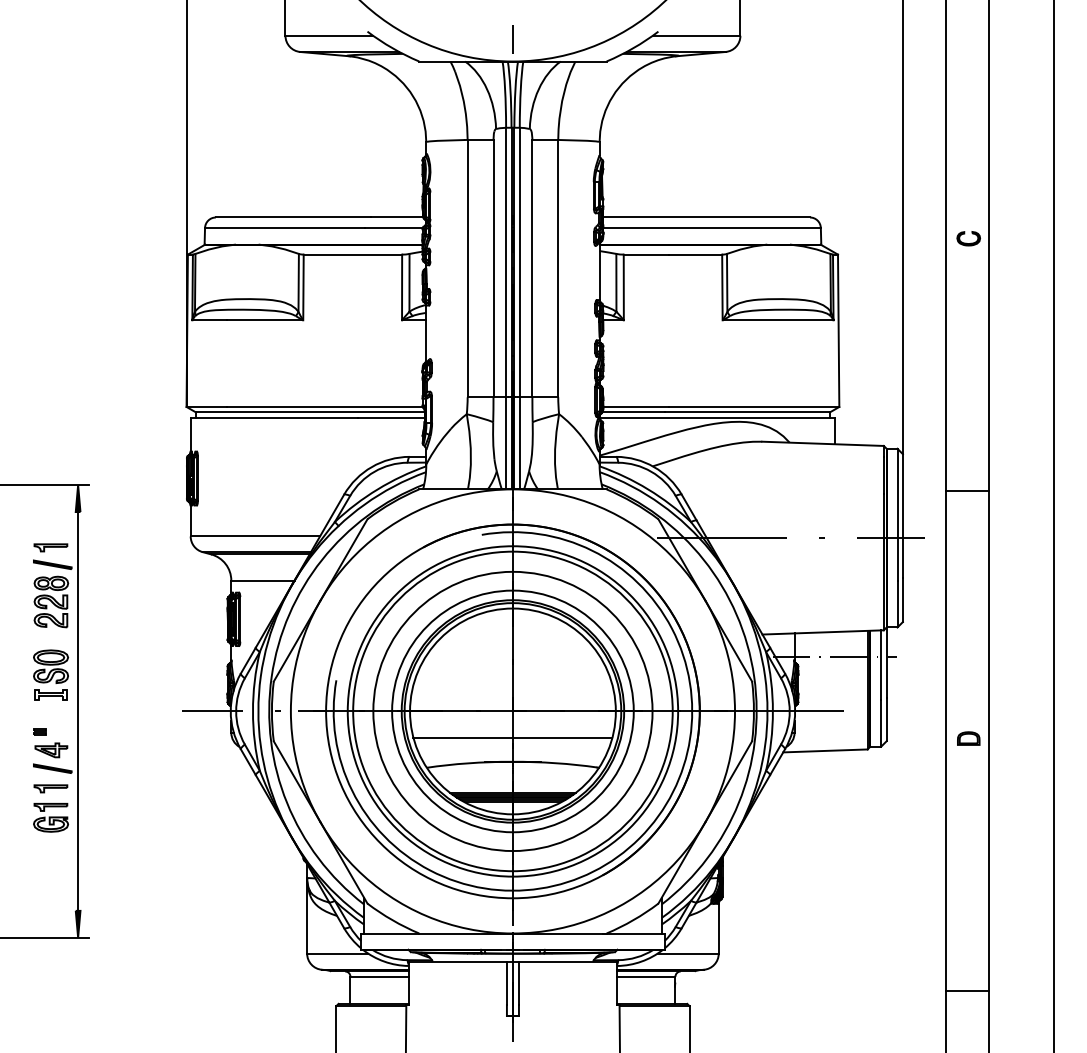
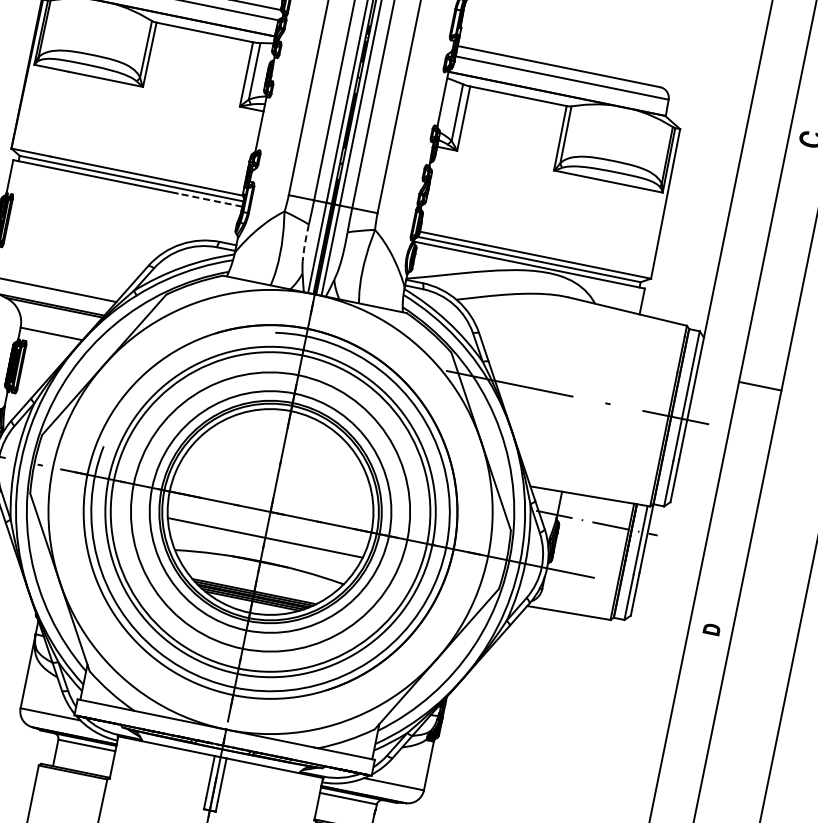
line: (391, 417) -> (210, 199), solid -> dashed
line: (493, 441) -> (305, 243), solid -> dashed
part: (968, 738) -> (711, 629), size x0.7

